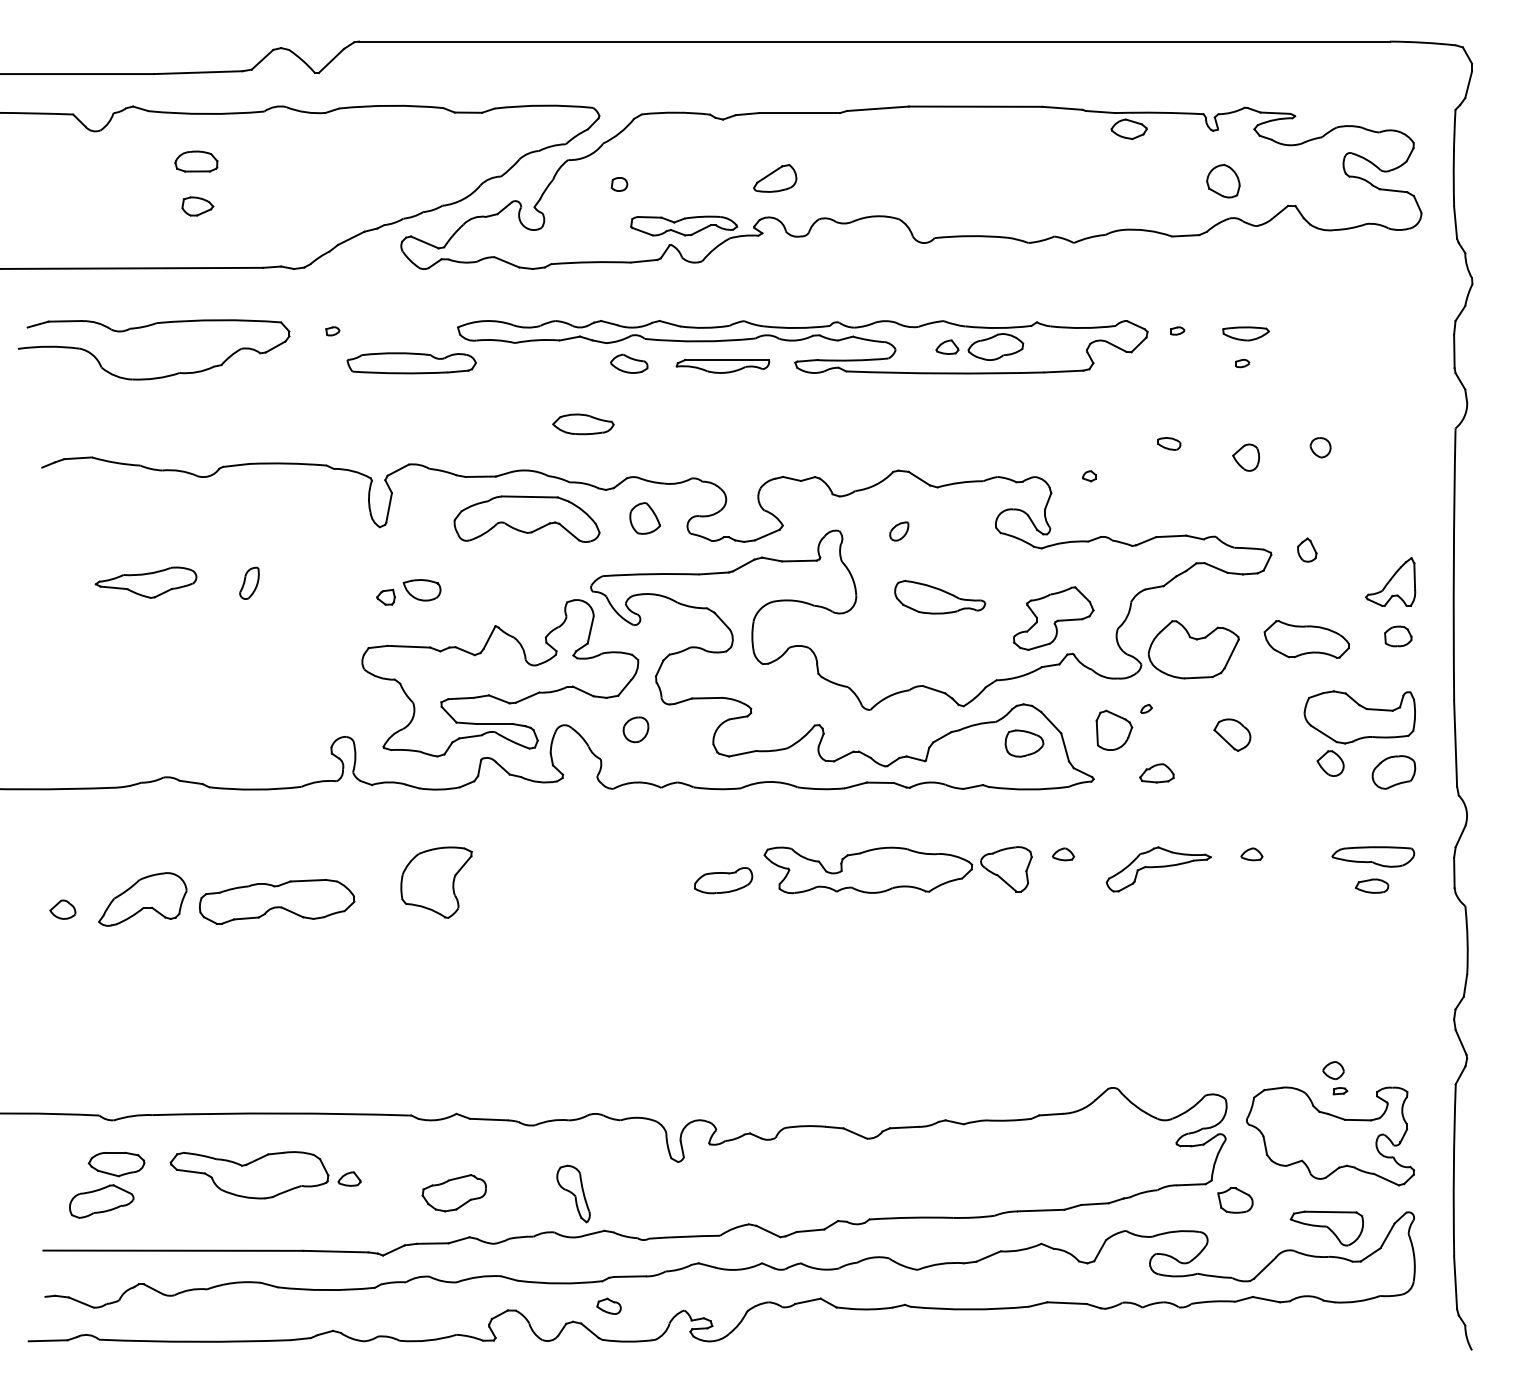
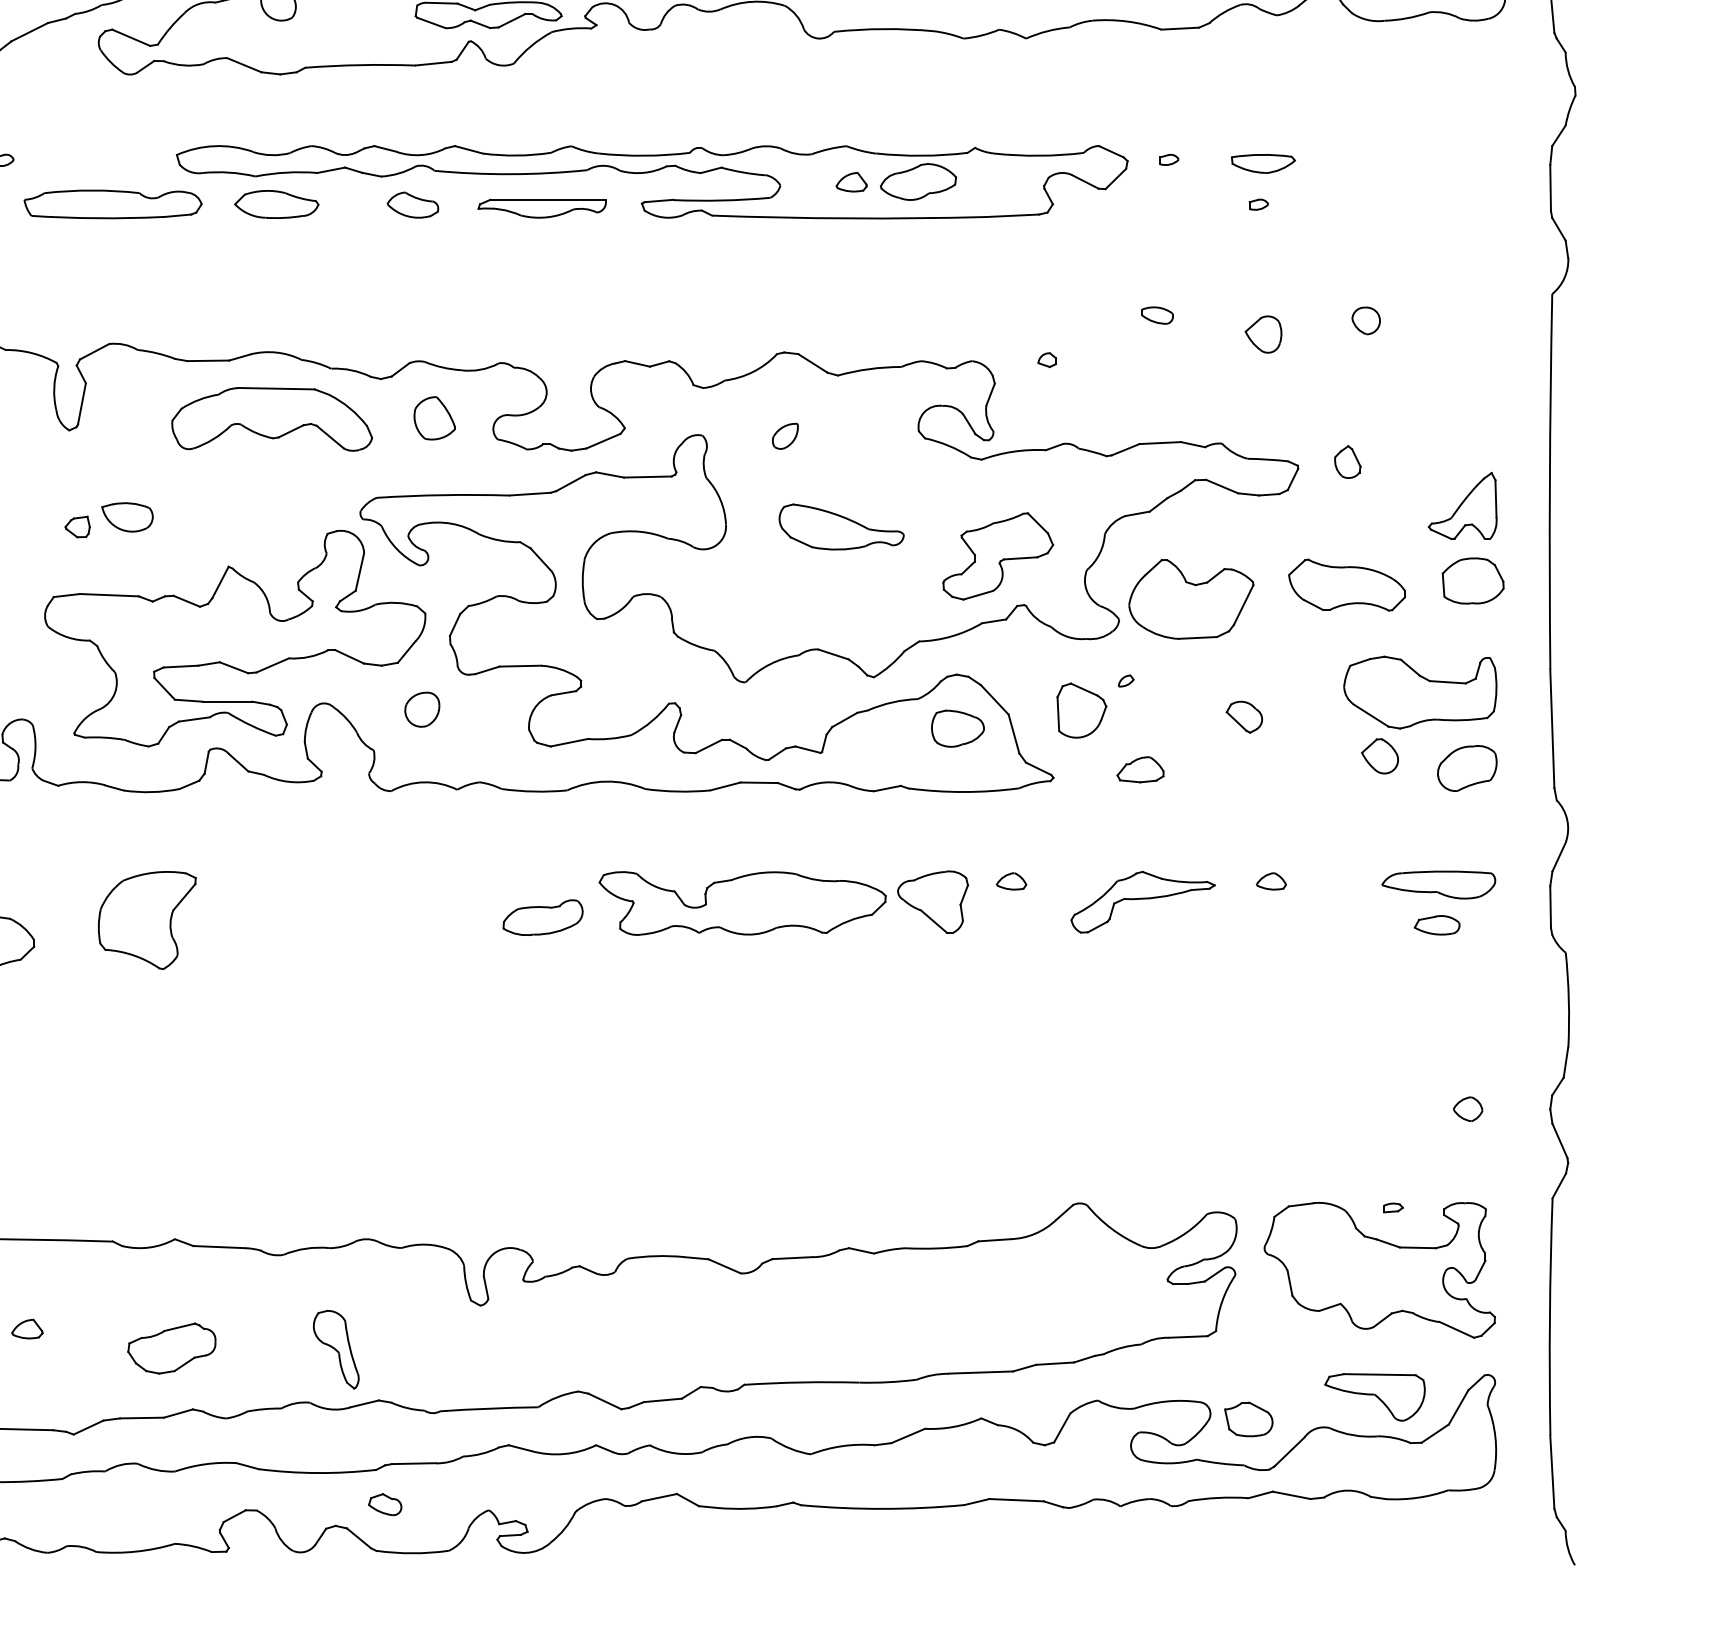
part: (583, 424) -> (276, 204), moved
part: (1398, 636) -> (1473, 581), size x1.67
part: (1231, 735) -> (1243, 717), size x0.71
part: (1333, 1070) -> (1468, 1109), moved
part: (1235, 1200) -> (1248, 1419), moved

